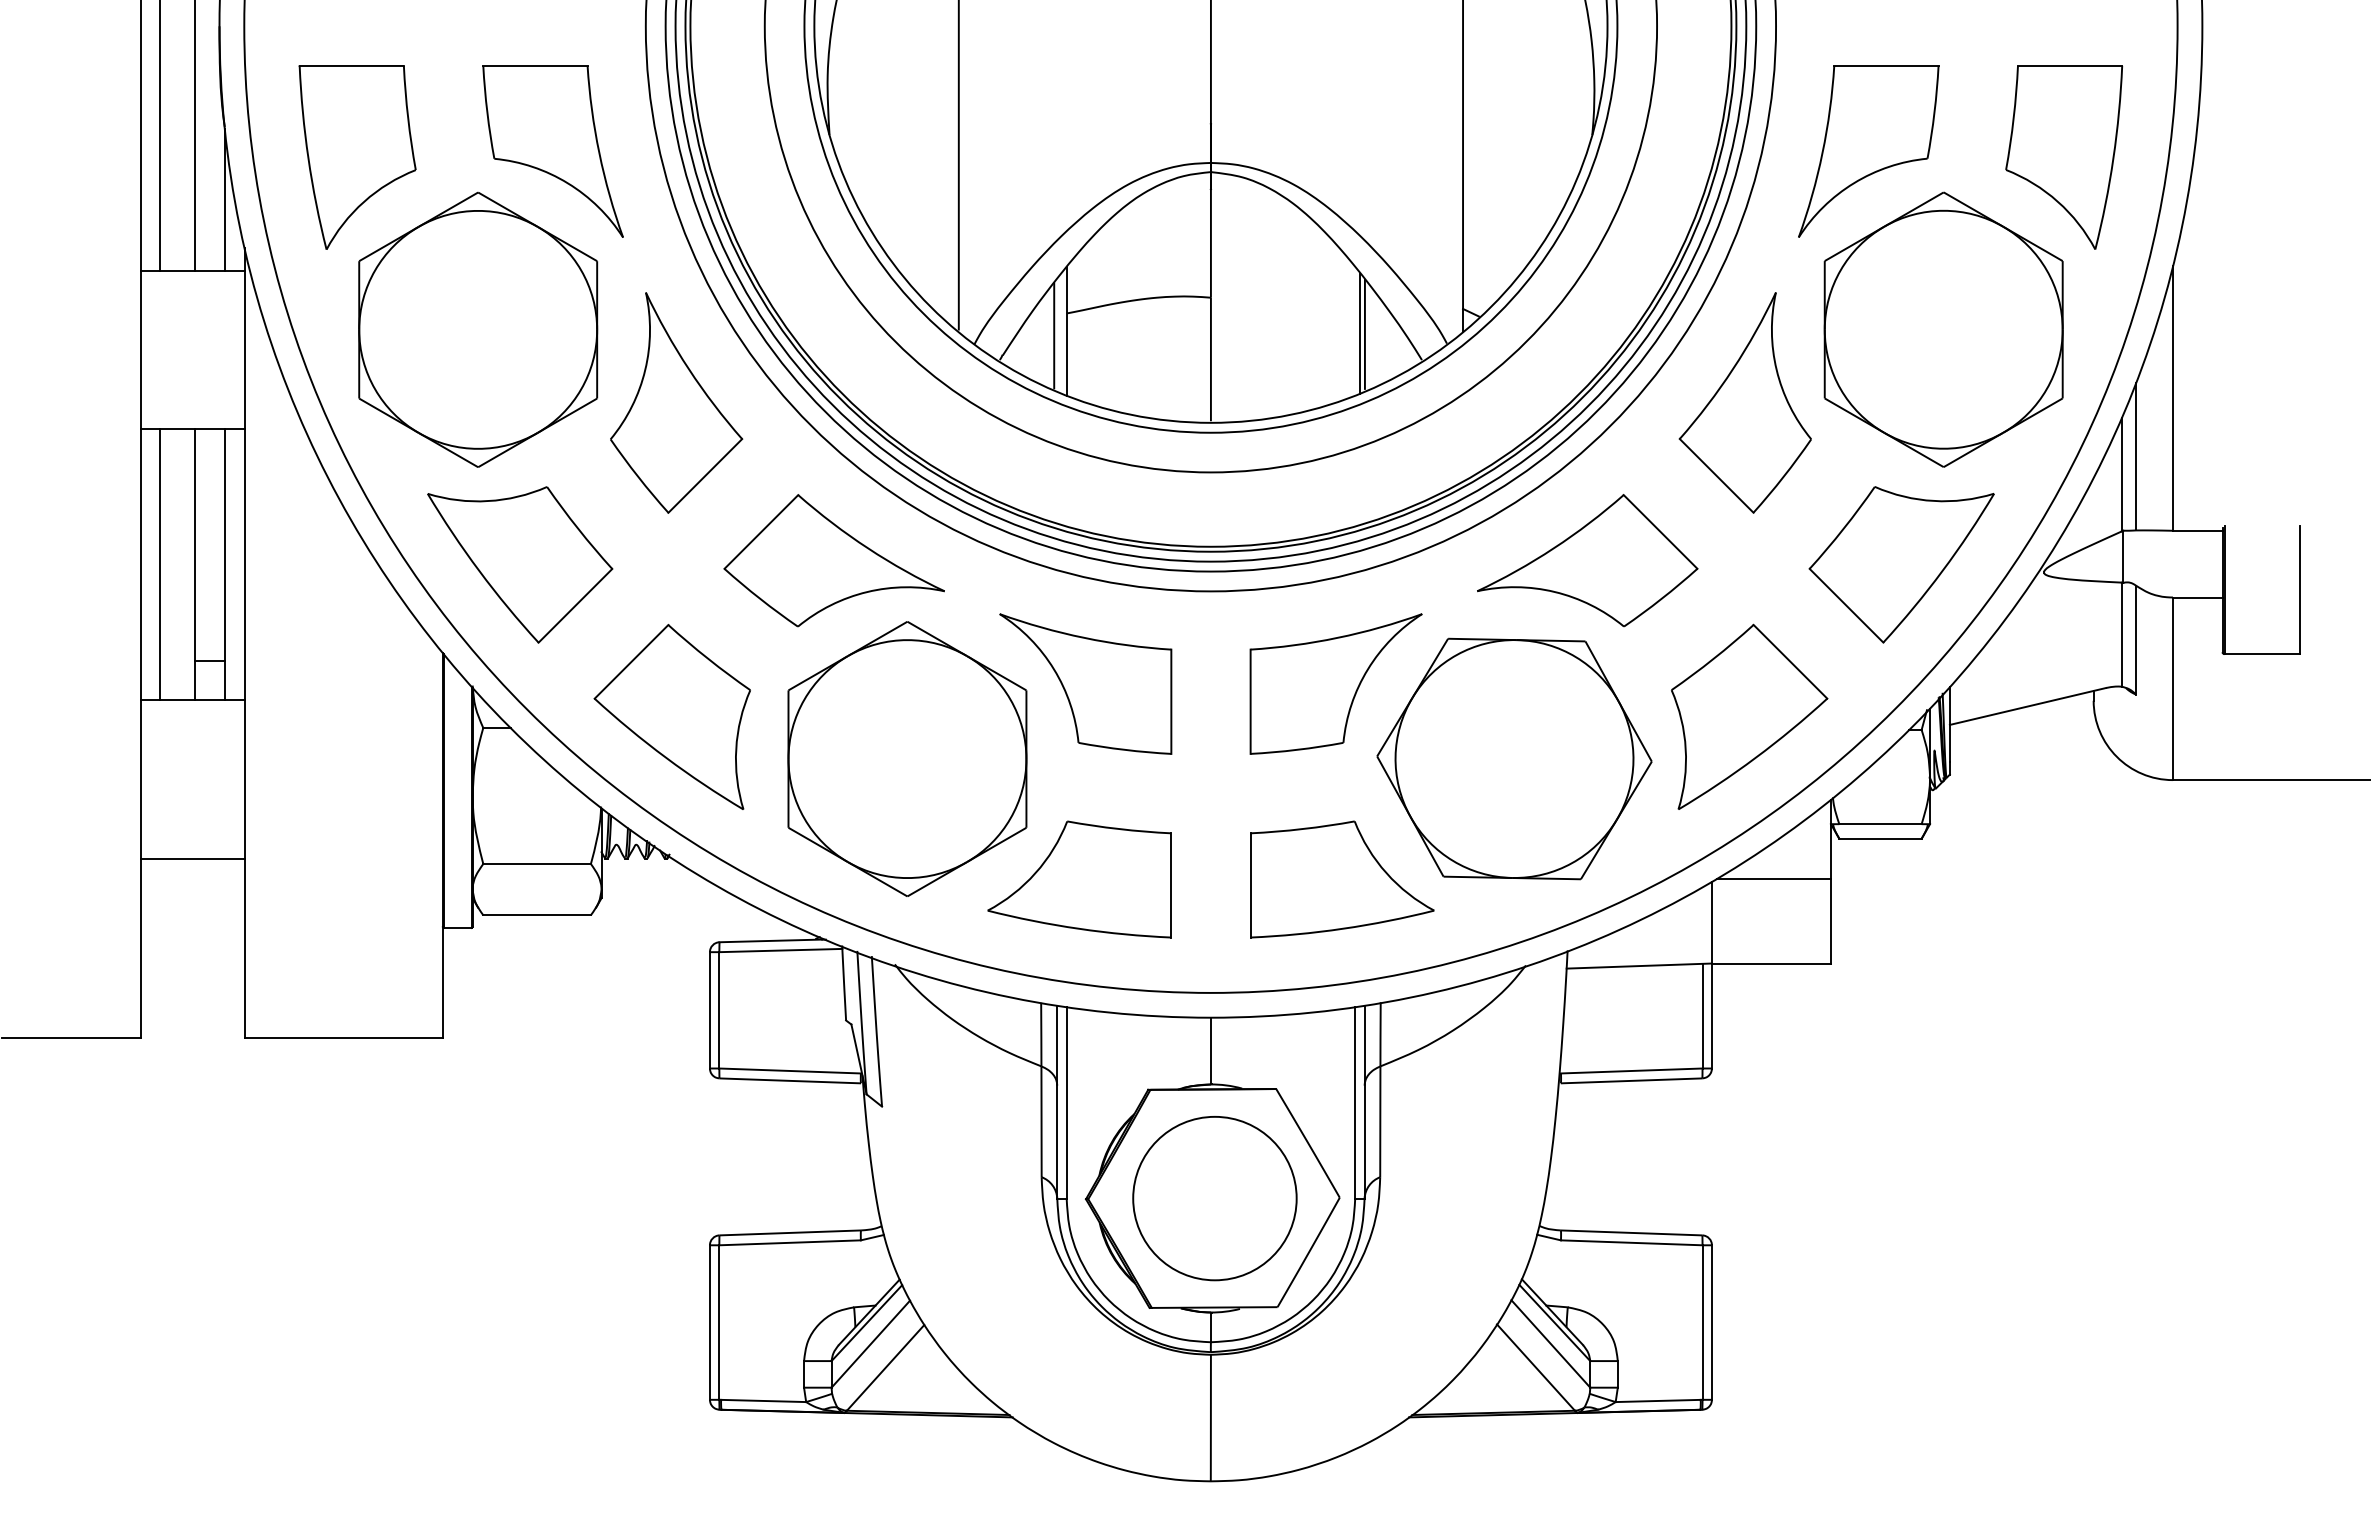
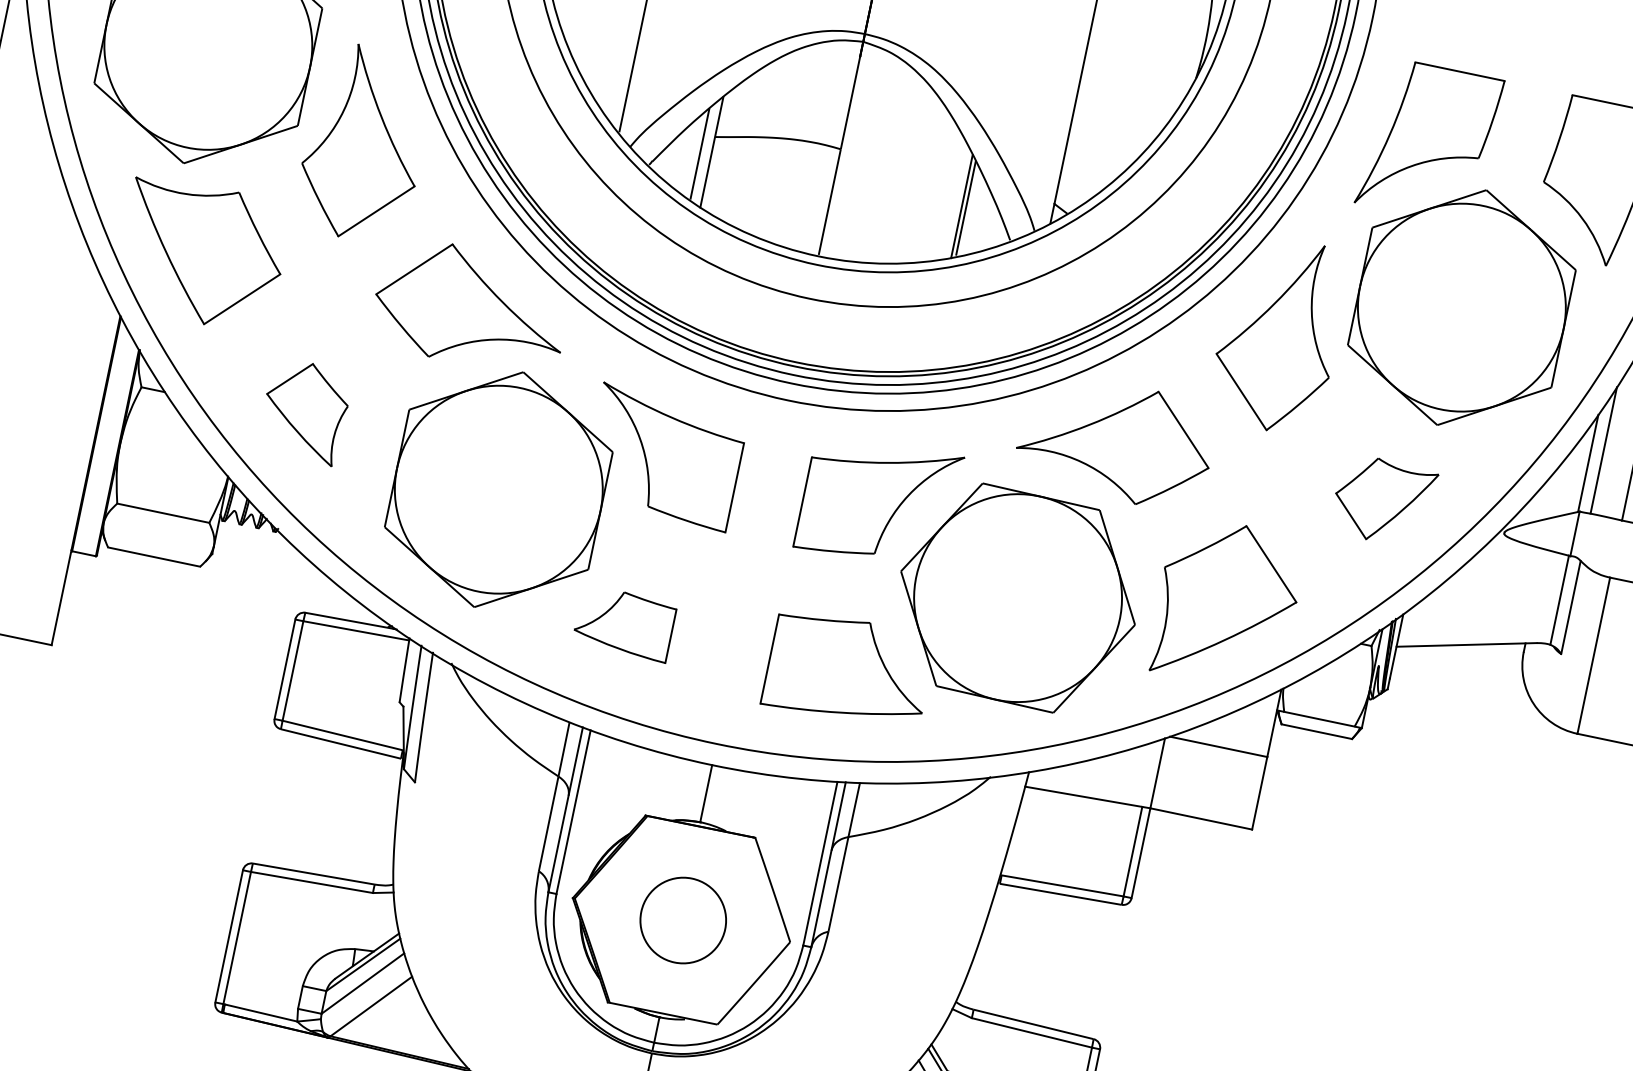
part: (1901, 564) -> (1383, 500), size x0.6
part: (671, 716) -> (304, 411), size x0.6
part: (1079, 879) -> (624, 623), size x0.6
circle: (1214, 1198) -> (682, 920), size x0.6

